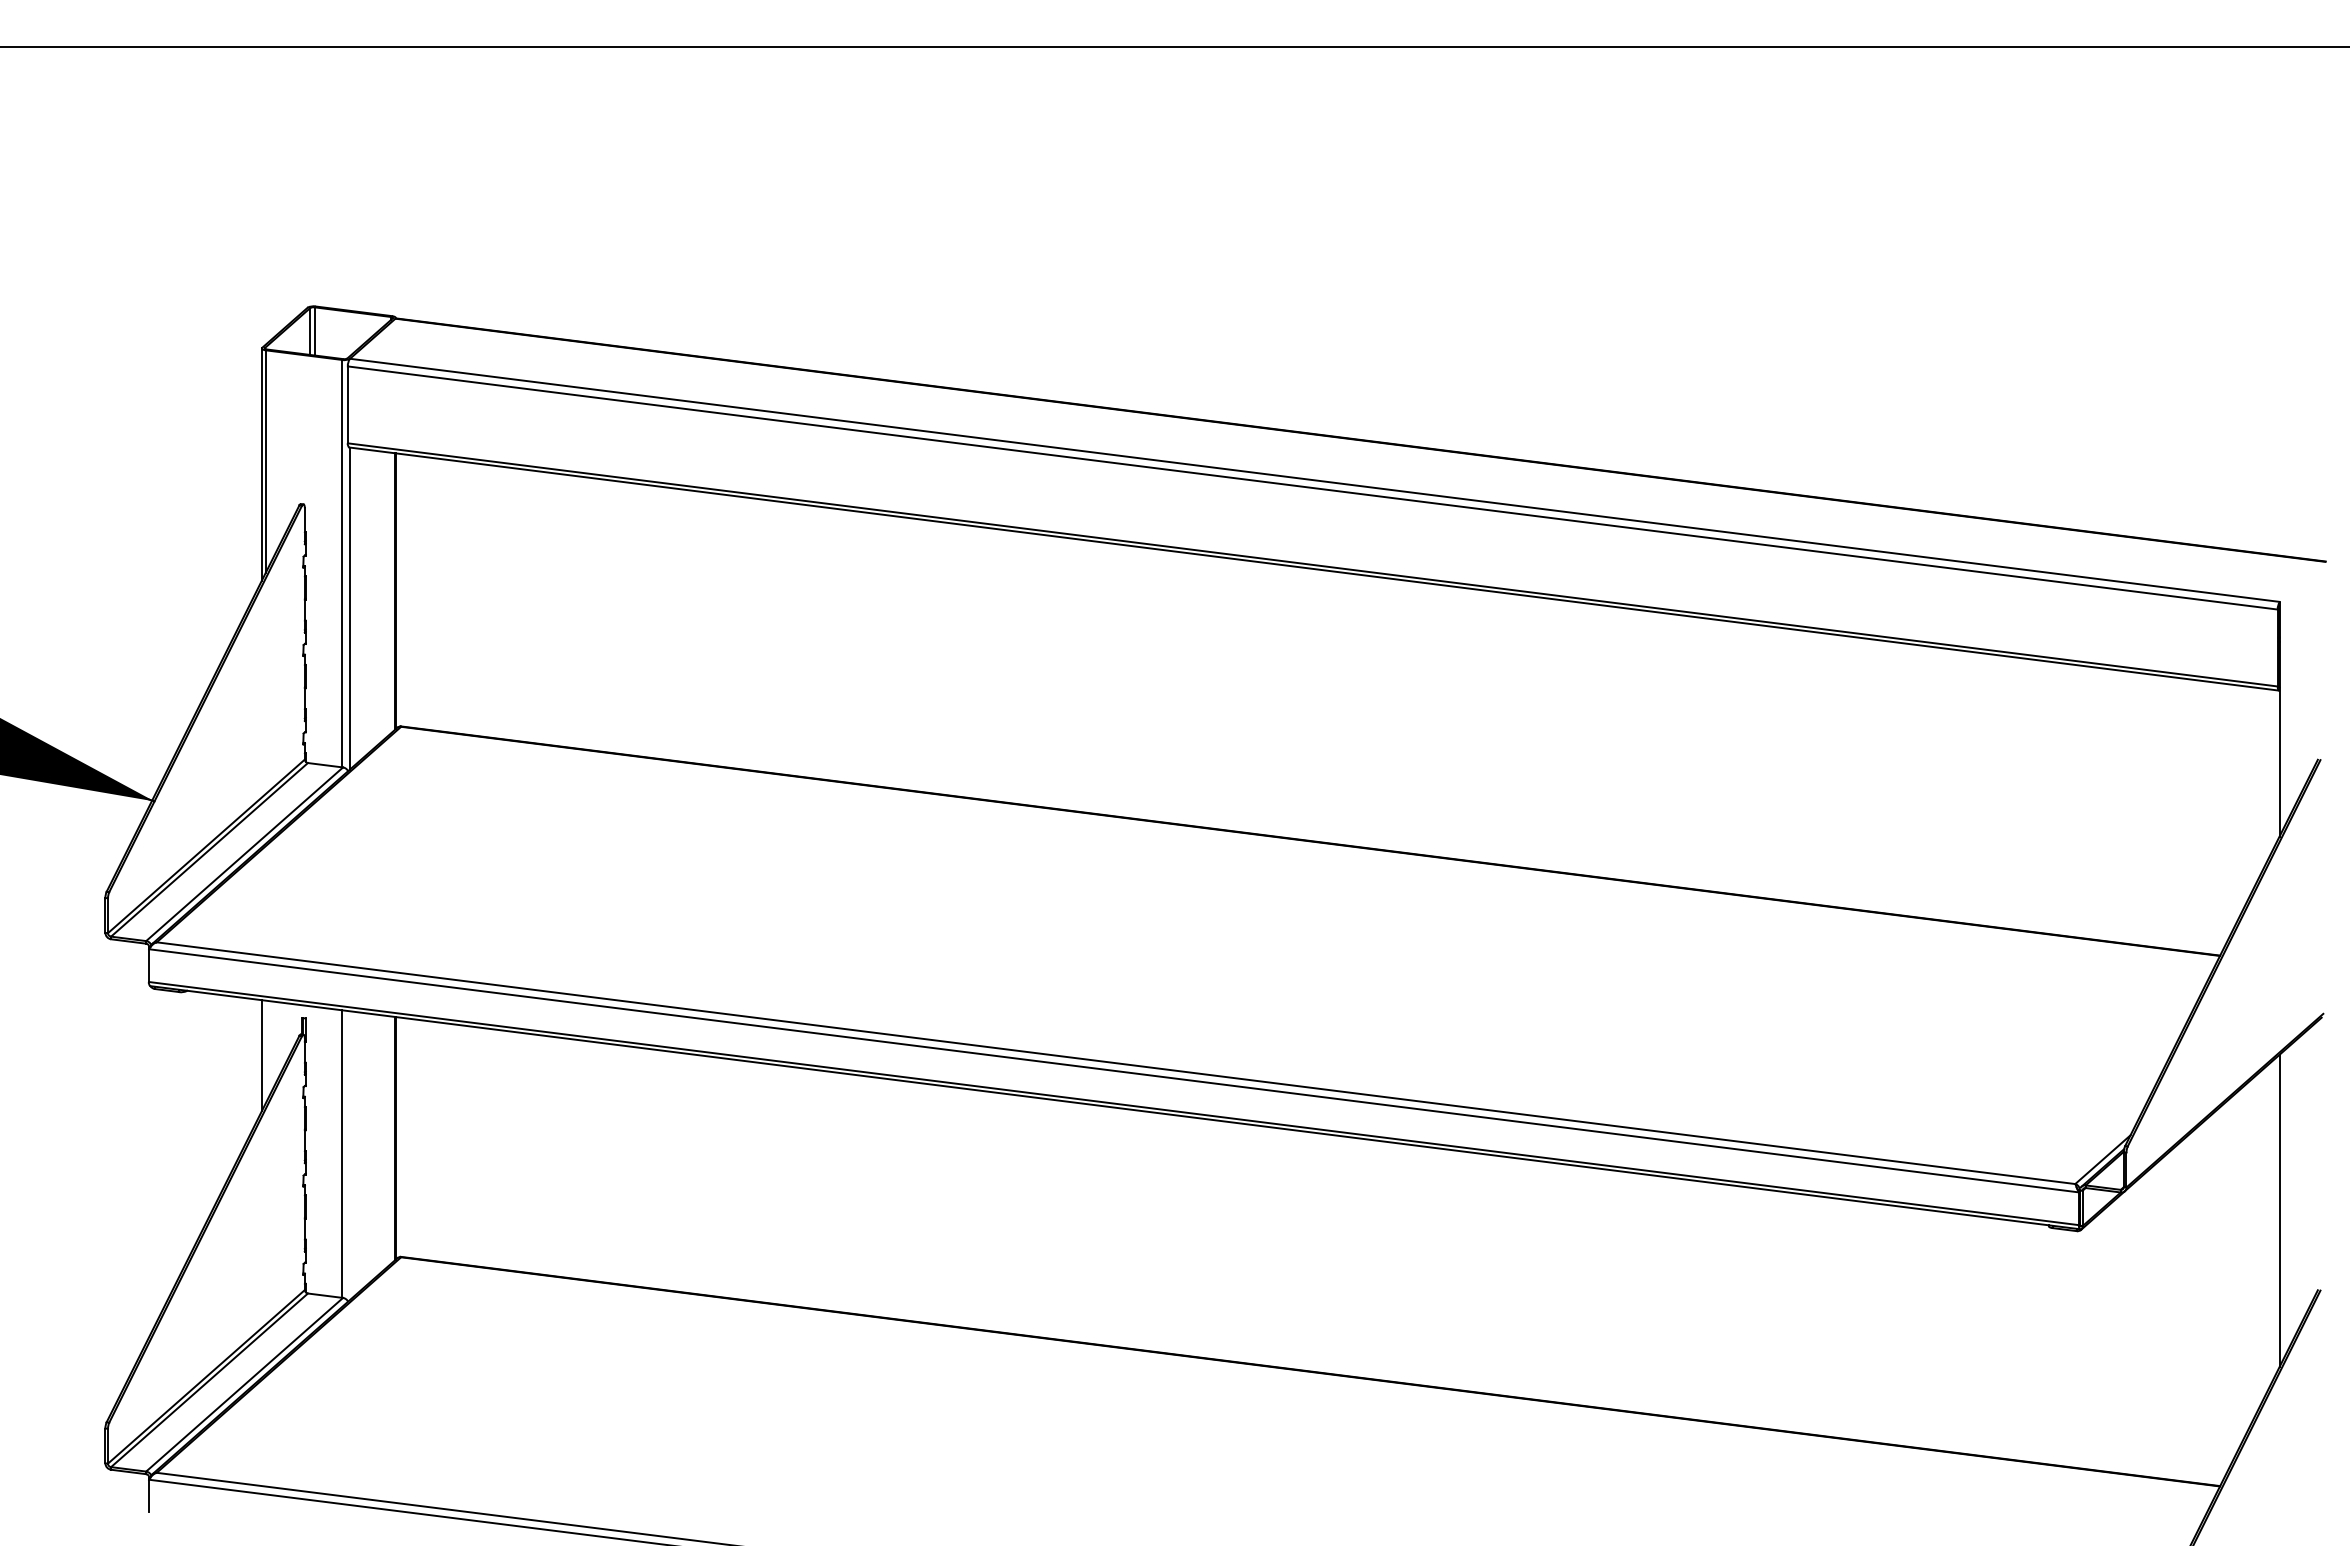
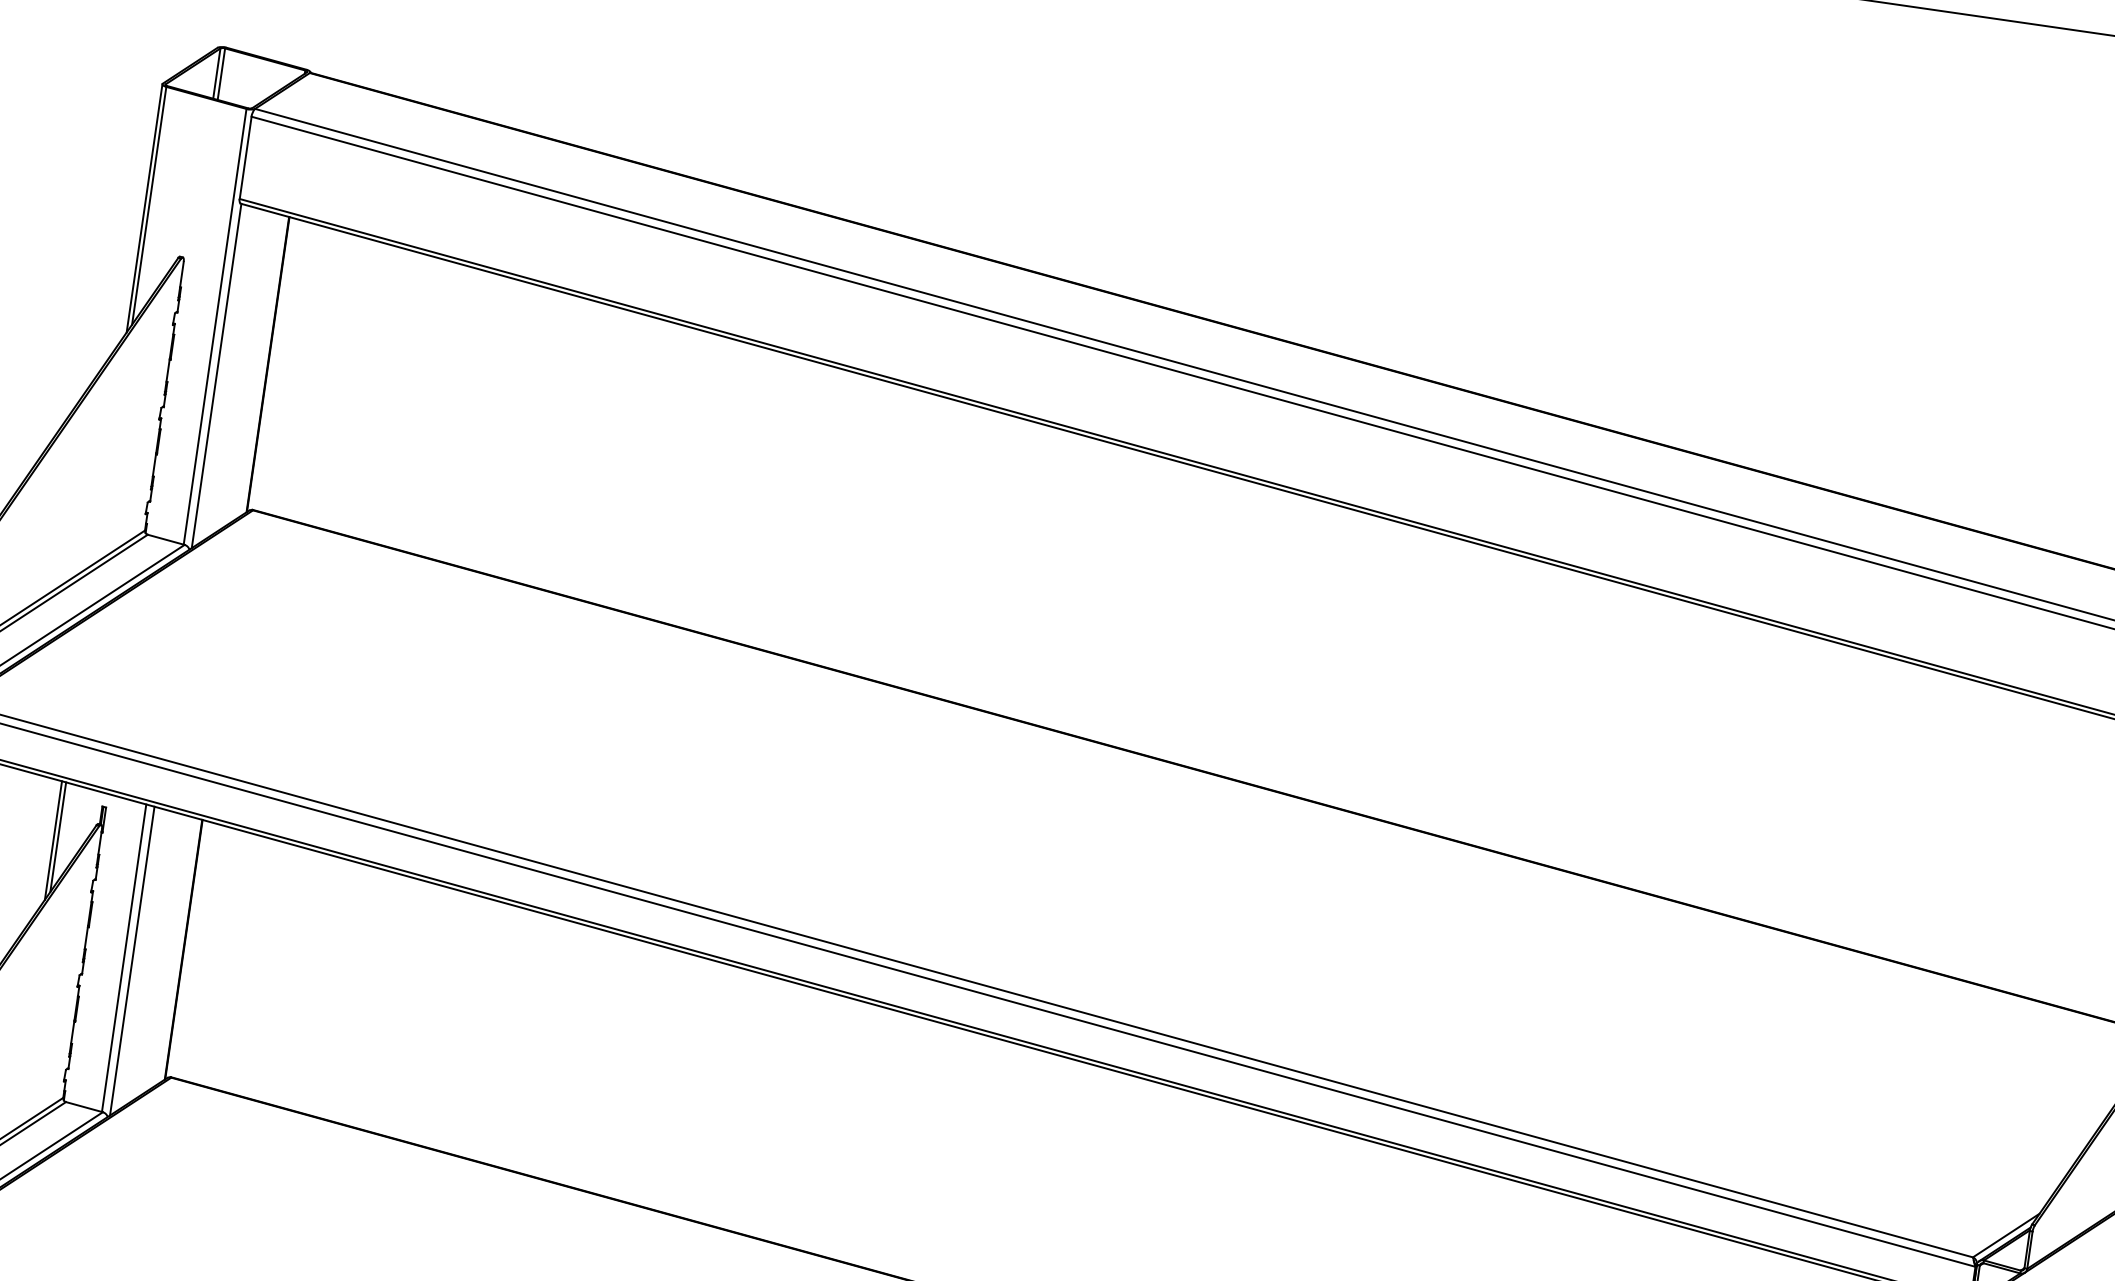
line: (265, 1051) -> (57, 836), added
line: (350, 1155) -> (132, 961), added

